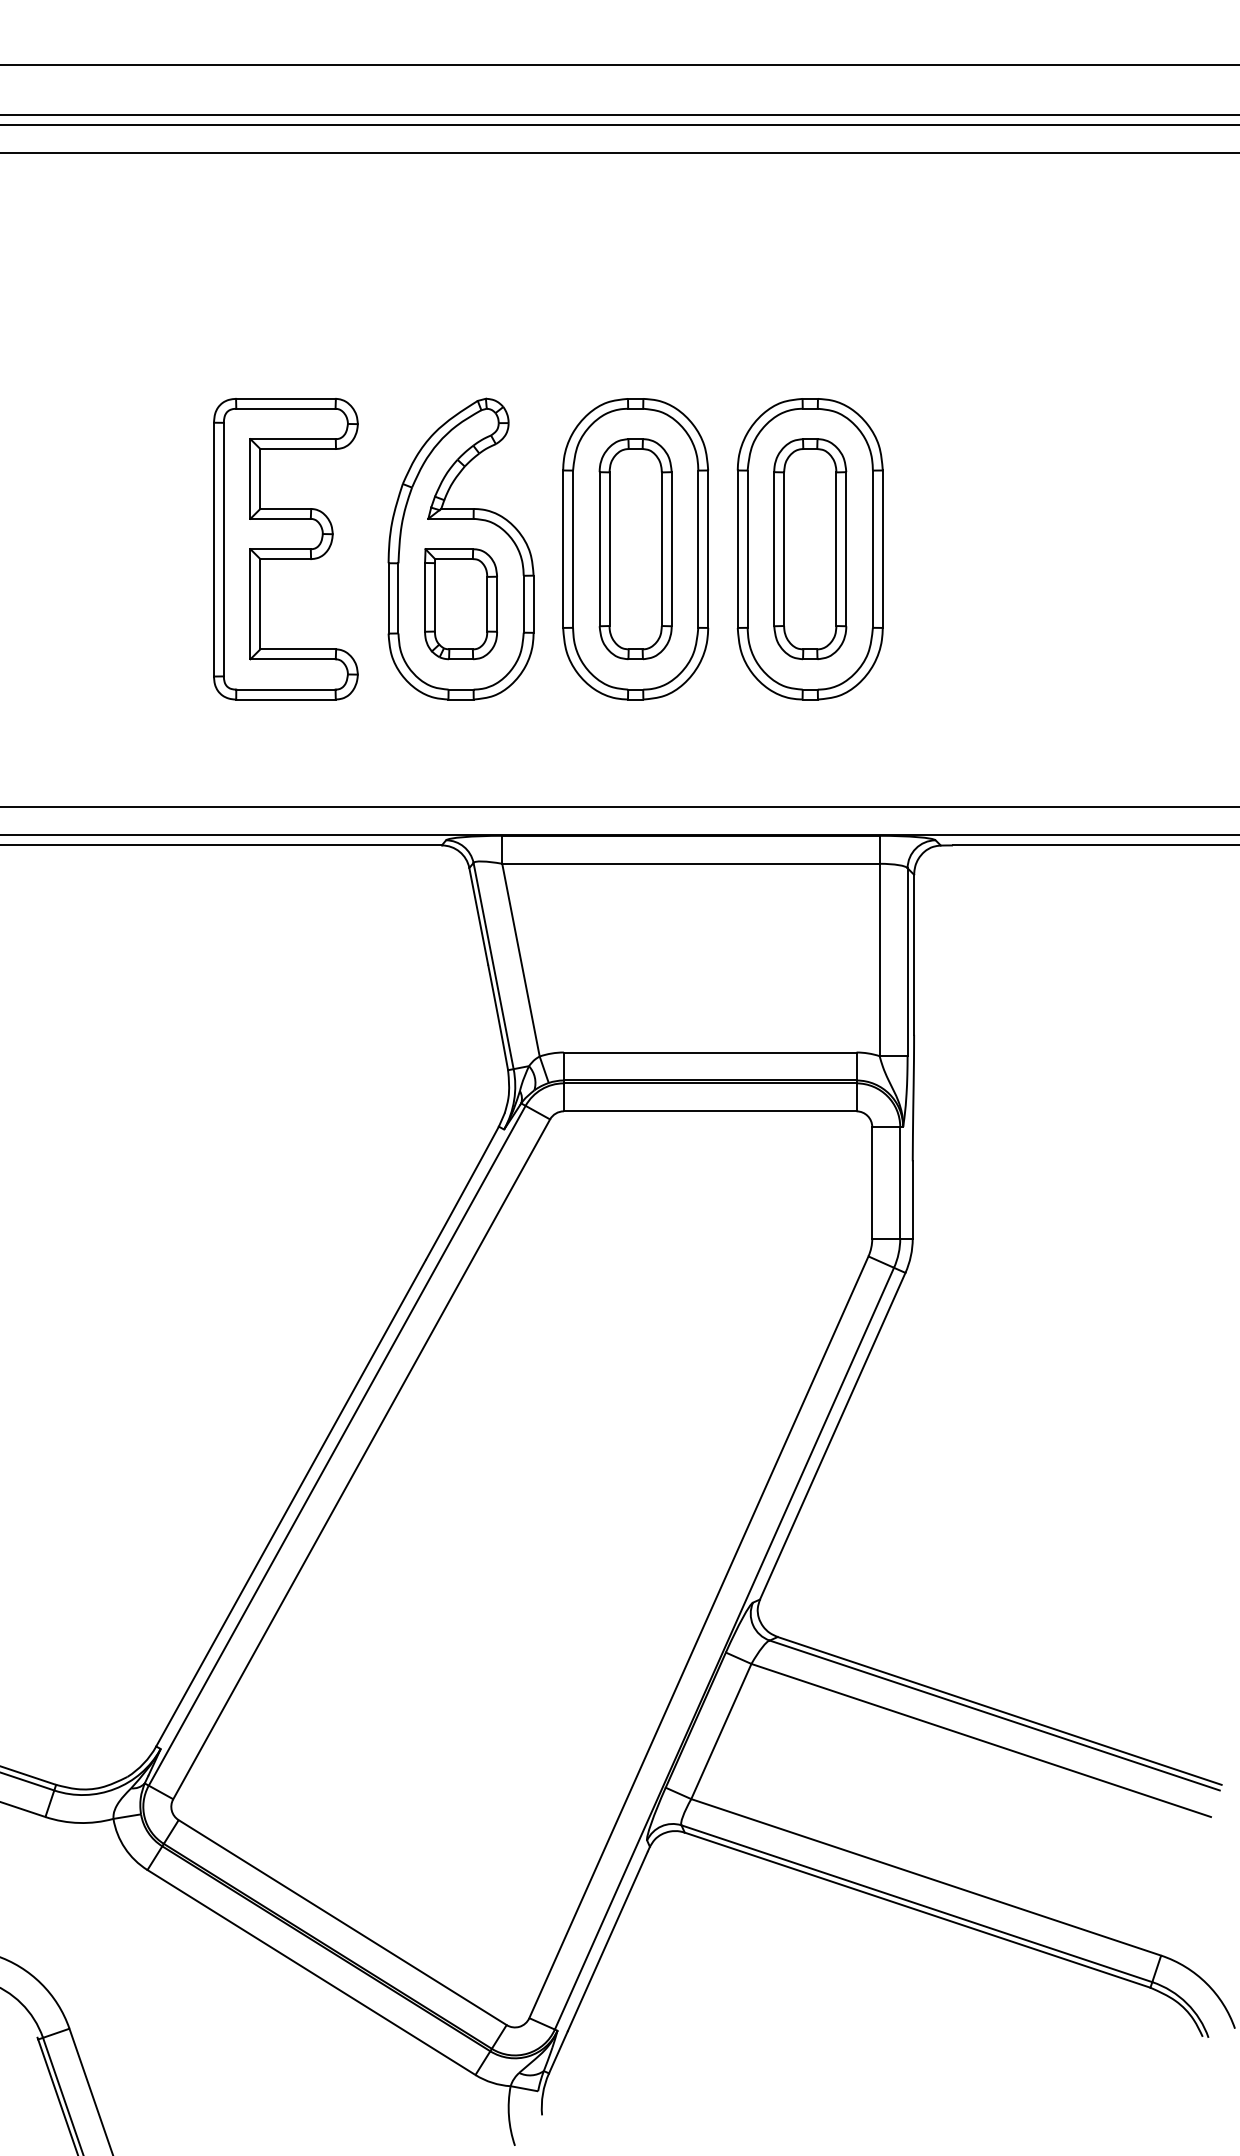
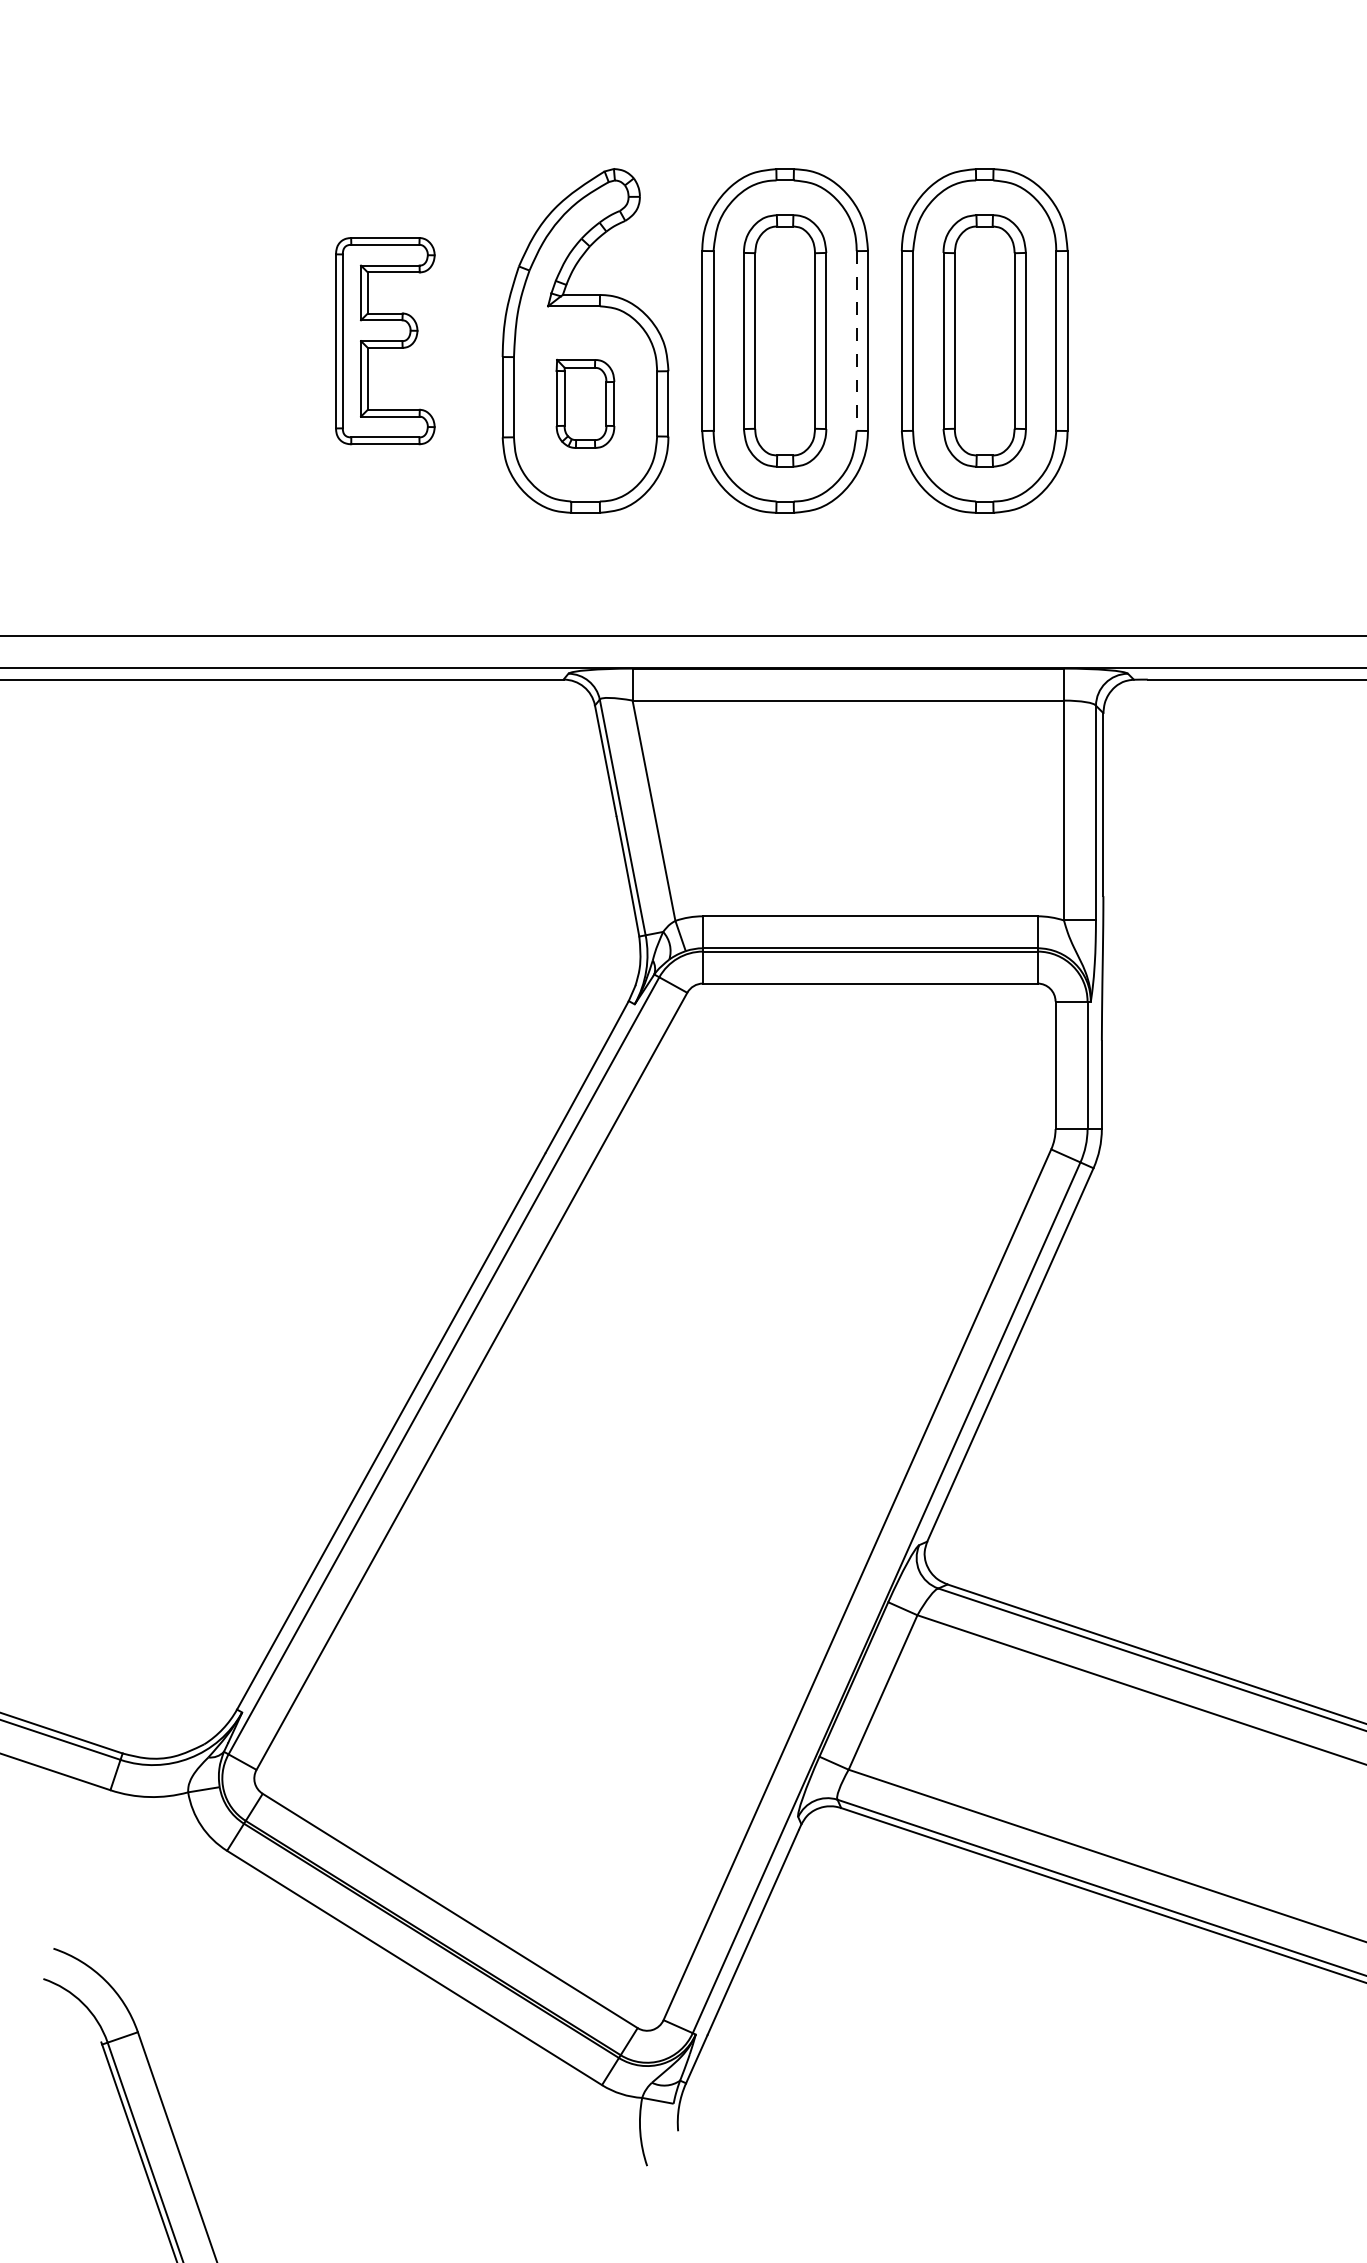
part: (285, 549) -> (384, 341), size x0.6
line: (698, 549) -> (856, 341), solid -> dashed
part: (460, 604) -> (584, 404), size x0.7

